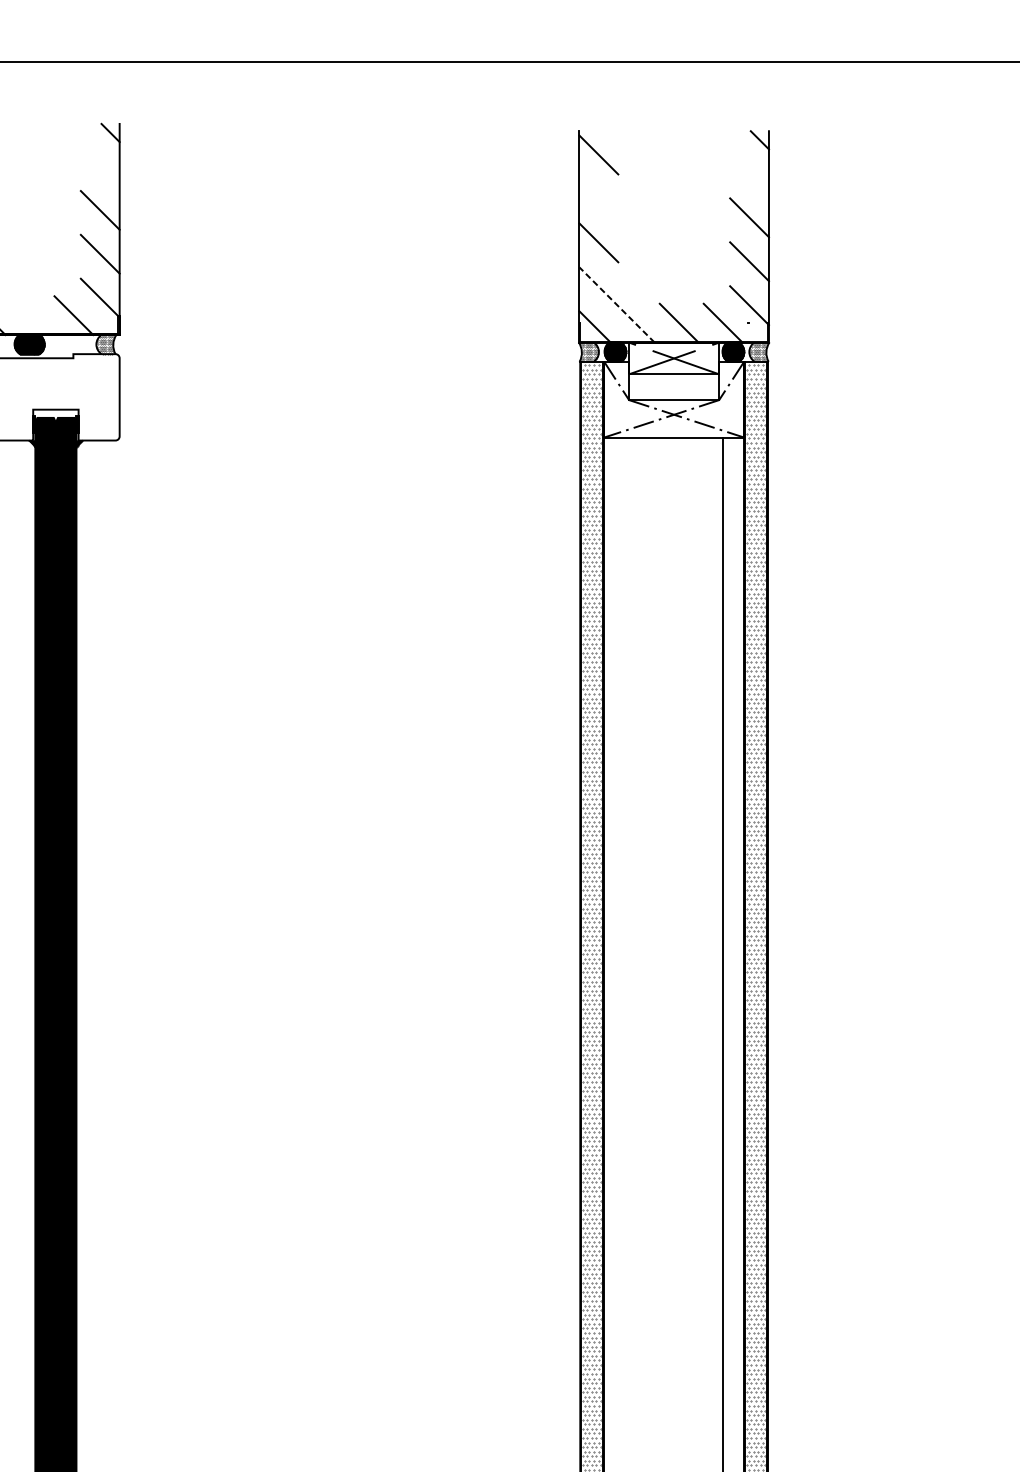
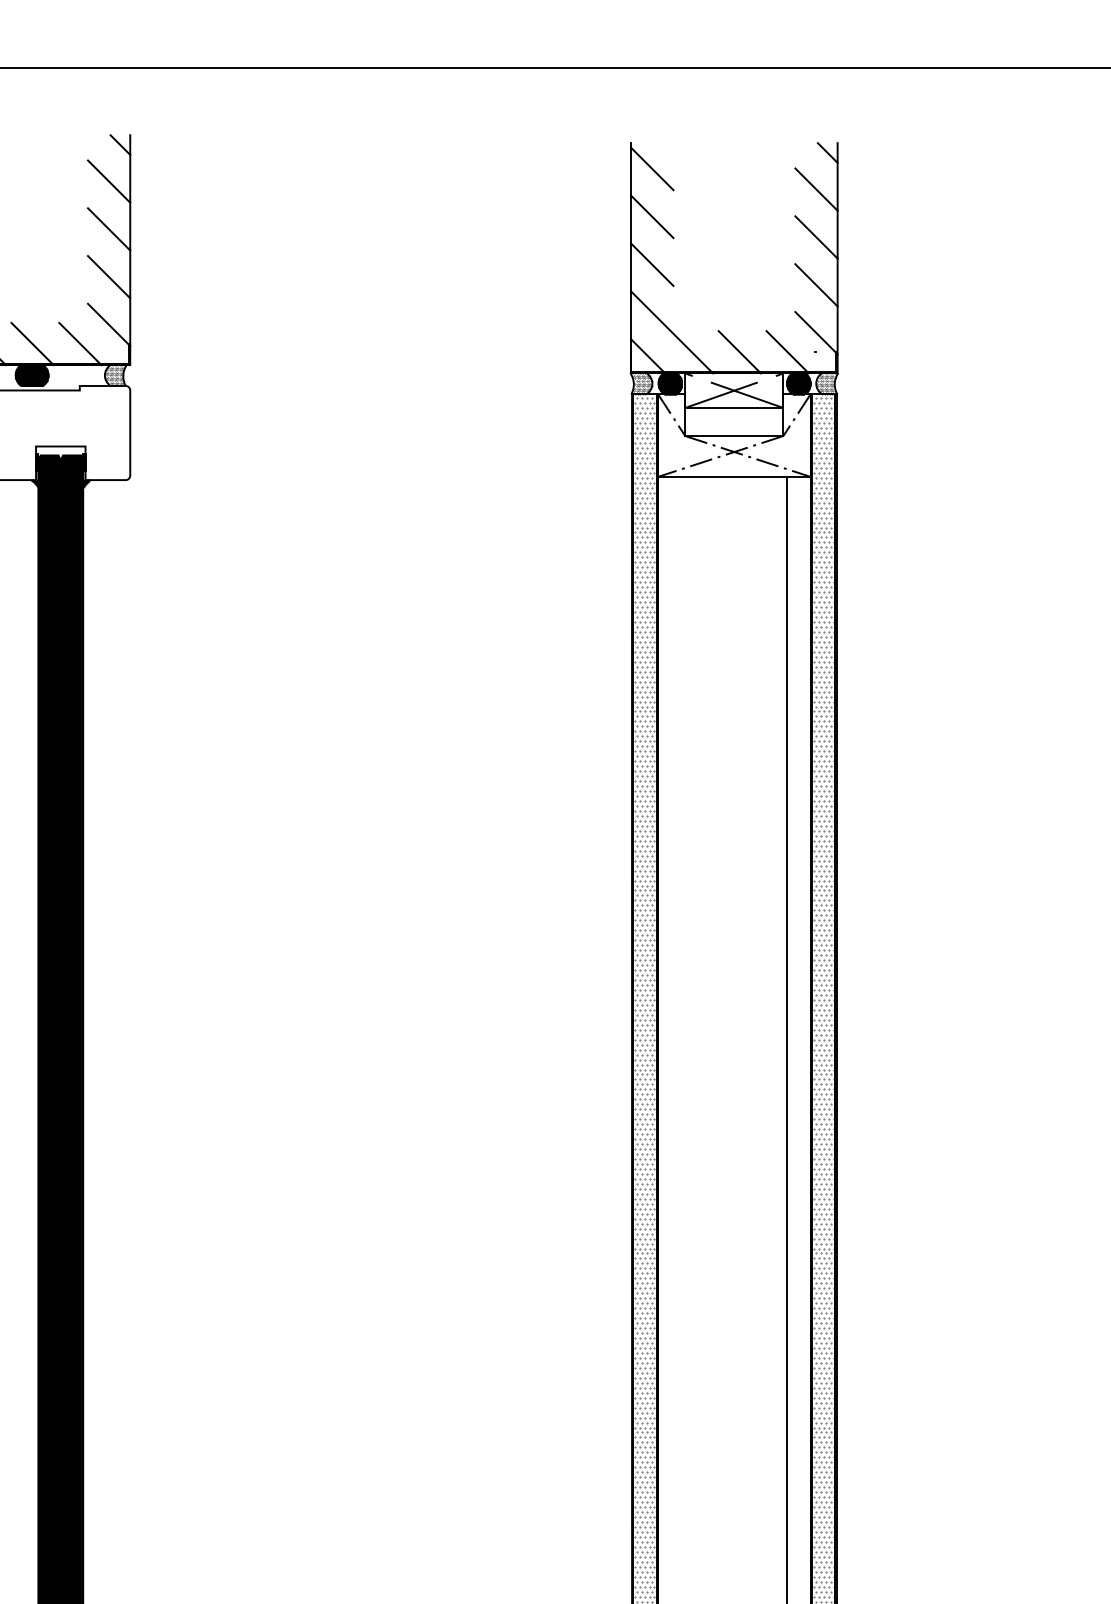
line: (100, 166) -> (109, 181), added
line: (749, 173) -> (816, 189), added
line: (599, 198) -> (652, 216), added
line: (617, 305) -> (672, 332), dashed -> solid
line: (29, 315) -> (32, 343), added

